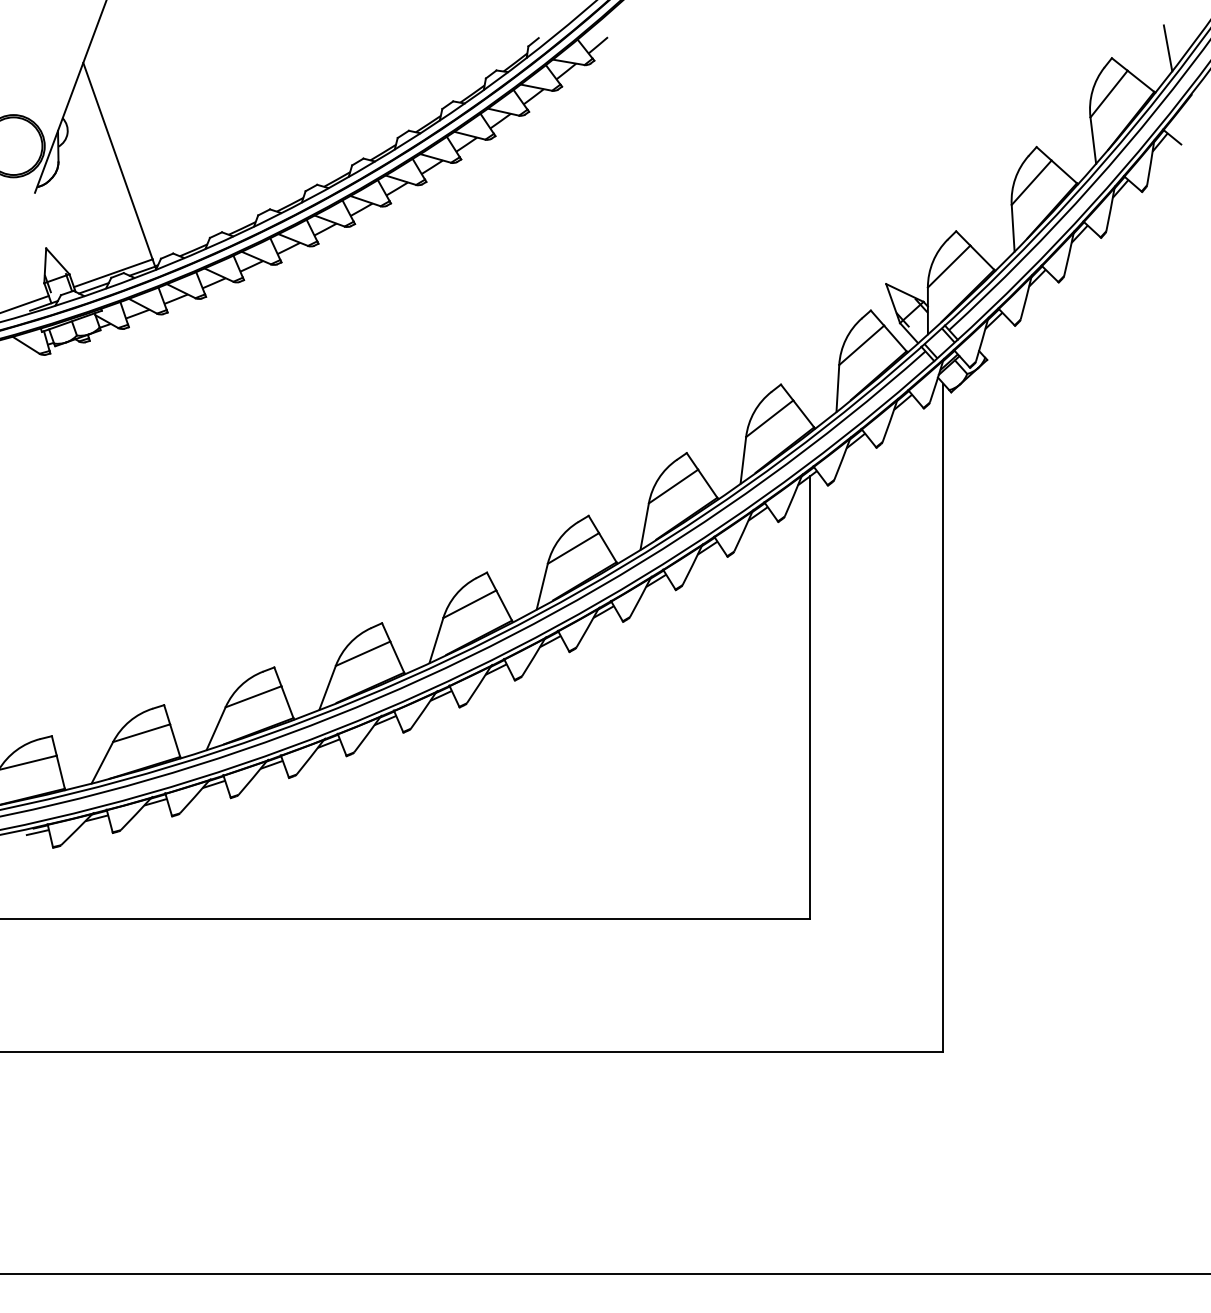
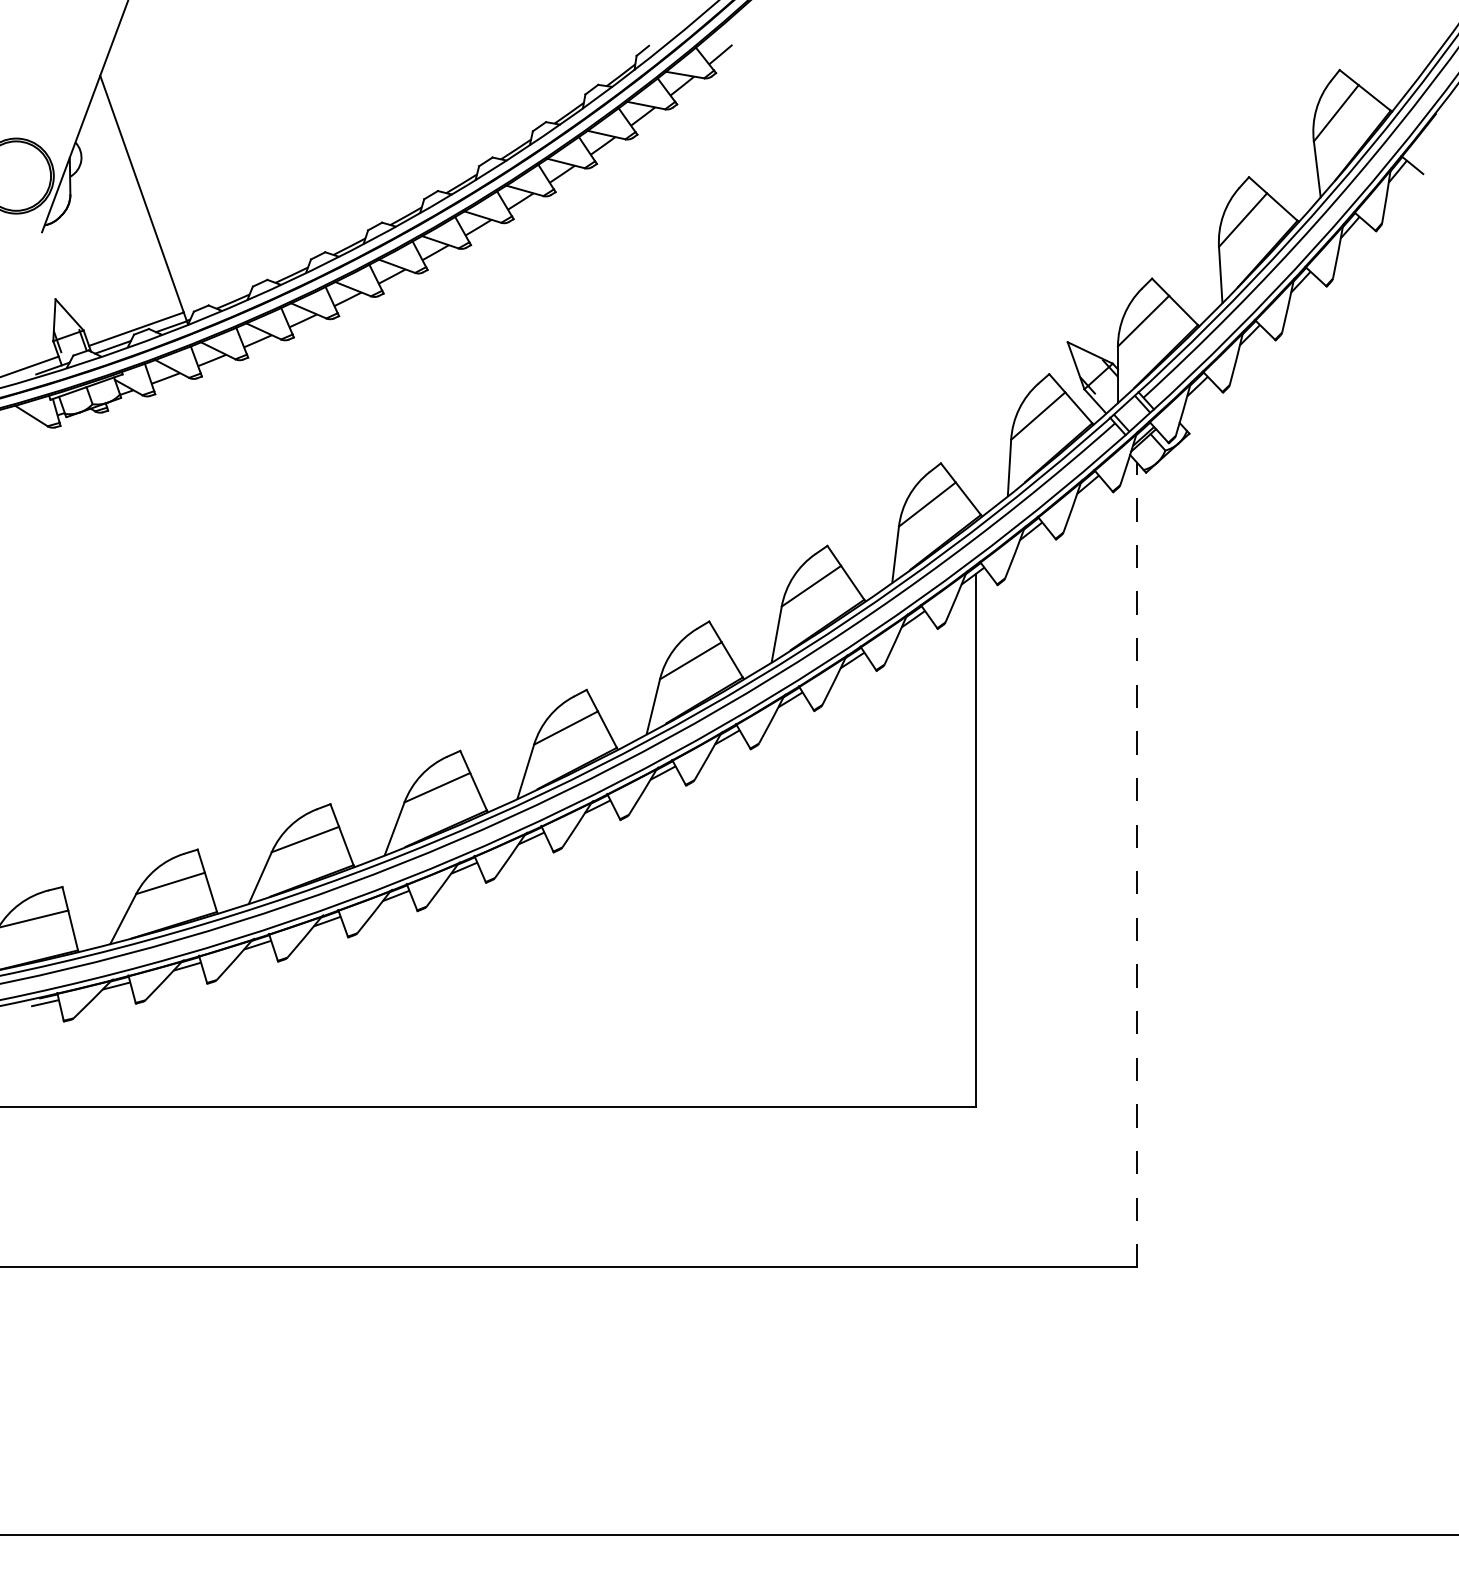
line: (1168, 47) -> (1407, 57), removed
line: (943, 717) -> (1136, 864), solid -> dashed

